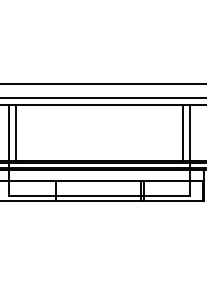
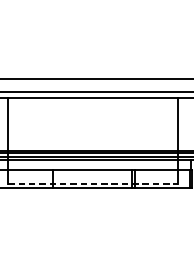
line: (16, 132) -> (15, 124), removed
line: (182, 132) -> (171, 124), removed
line: (99, 196) -> (93, 184), solid -> dashed

